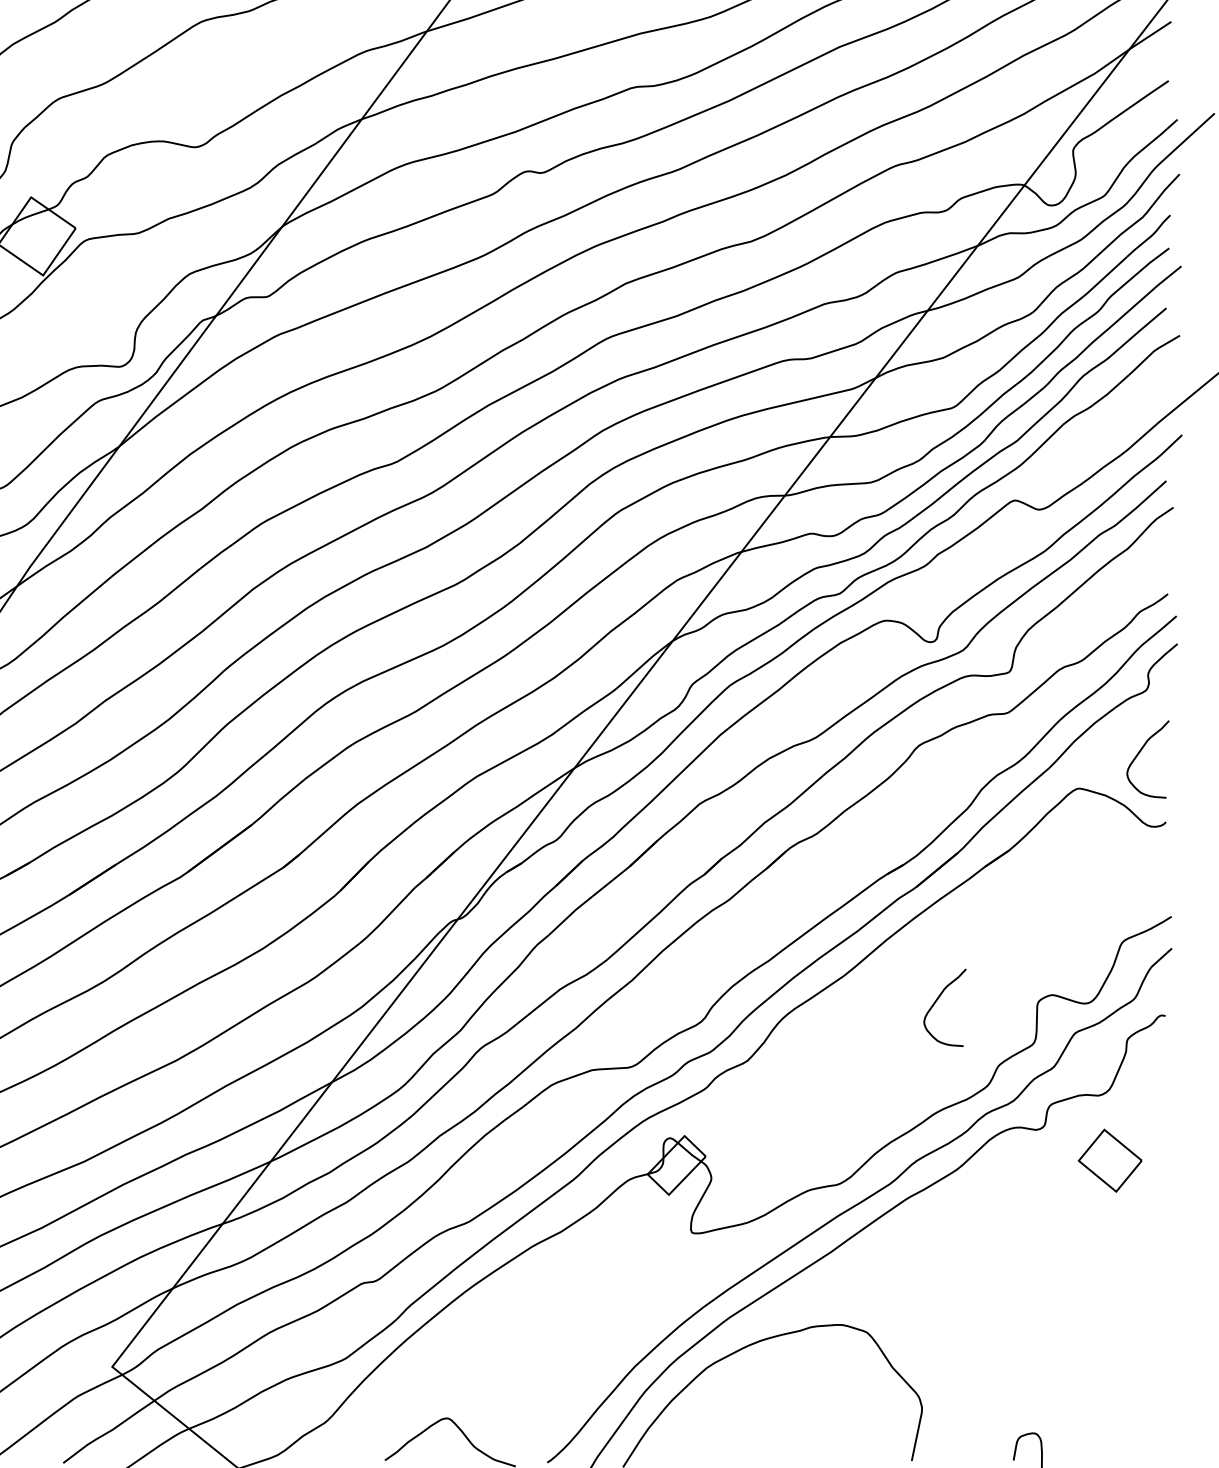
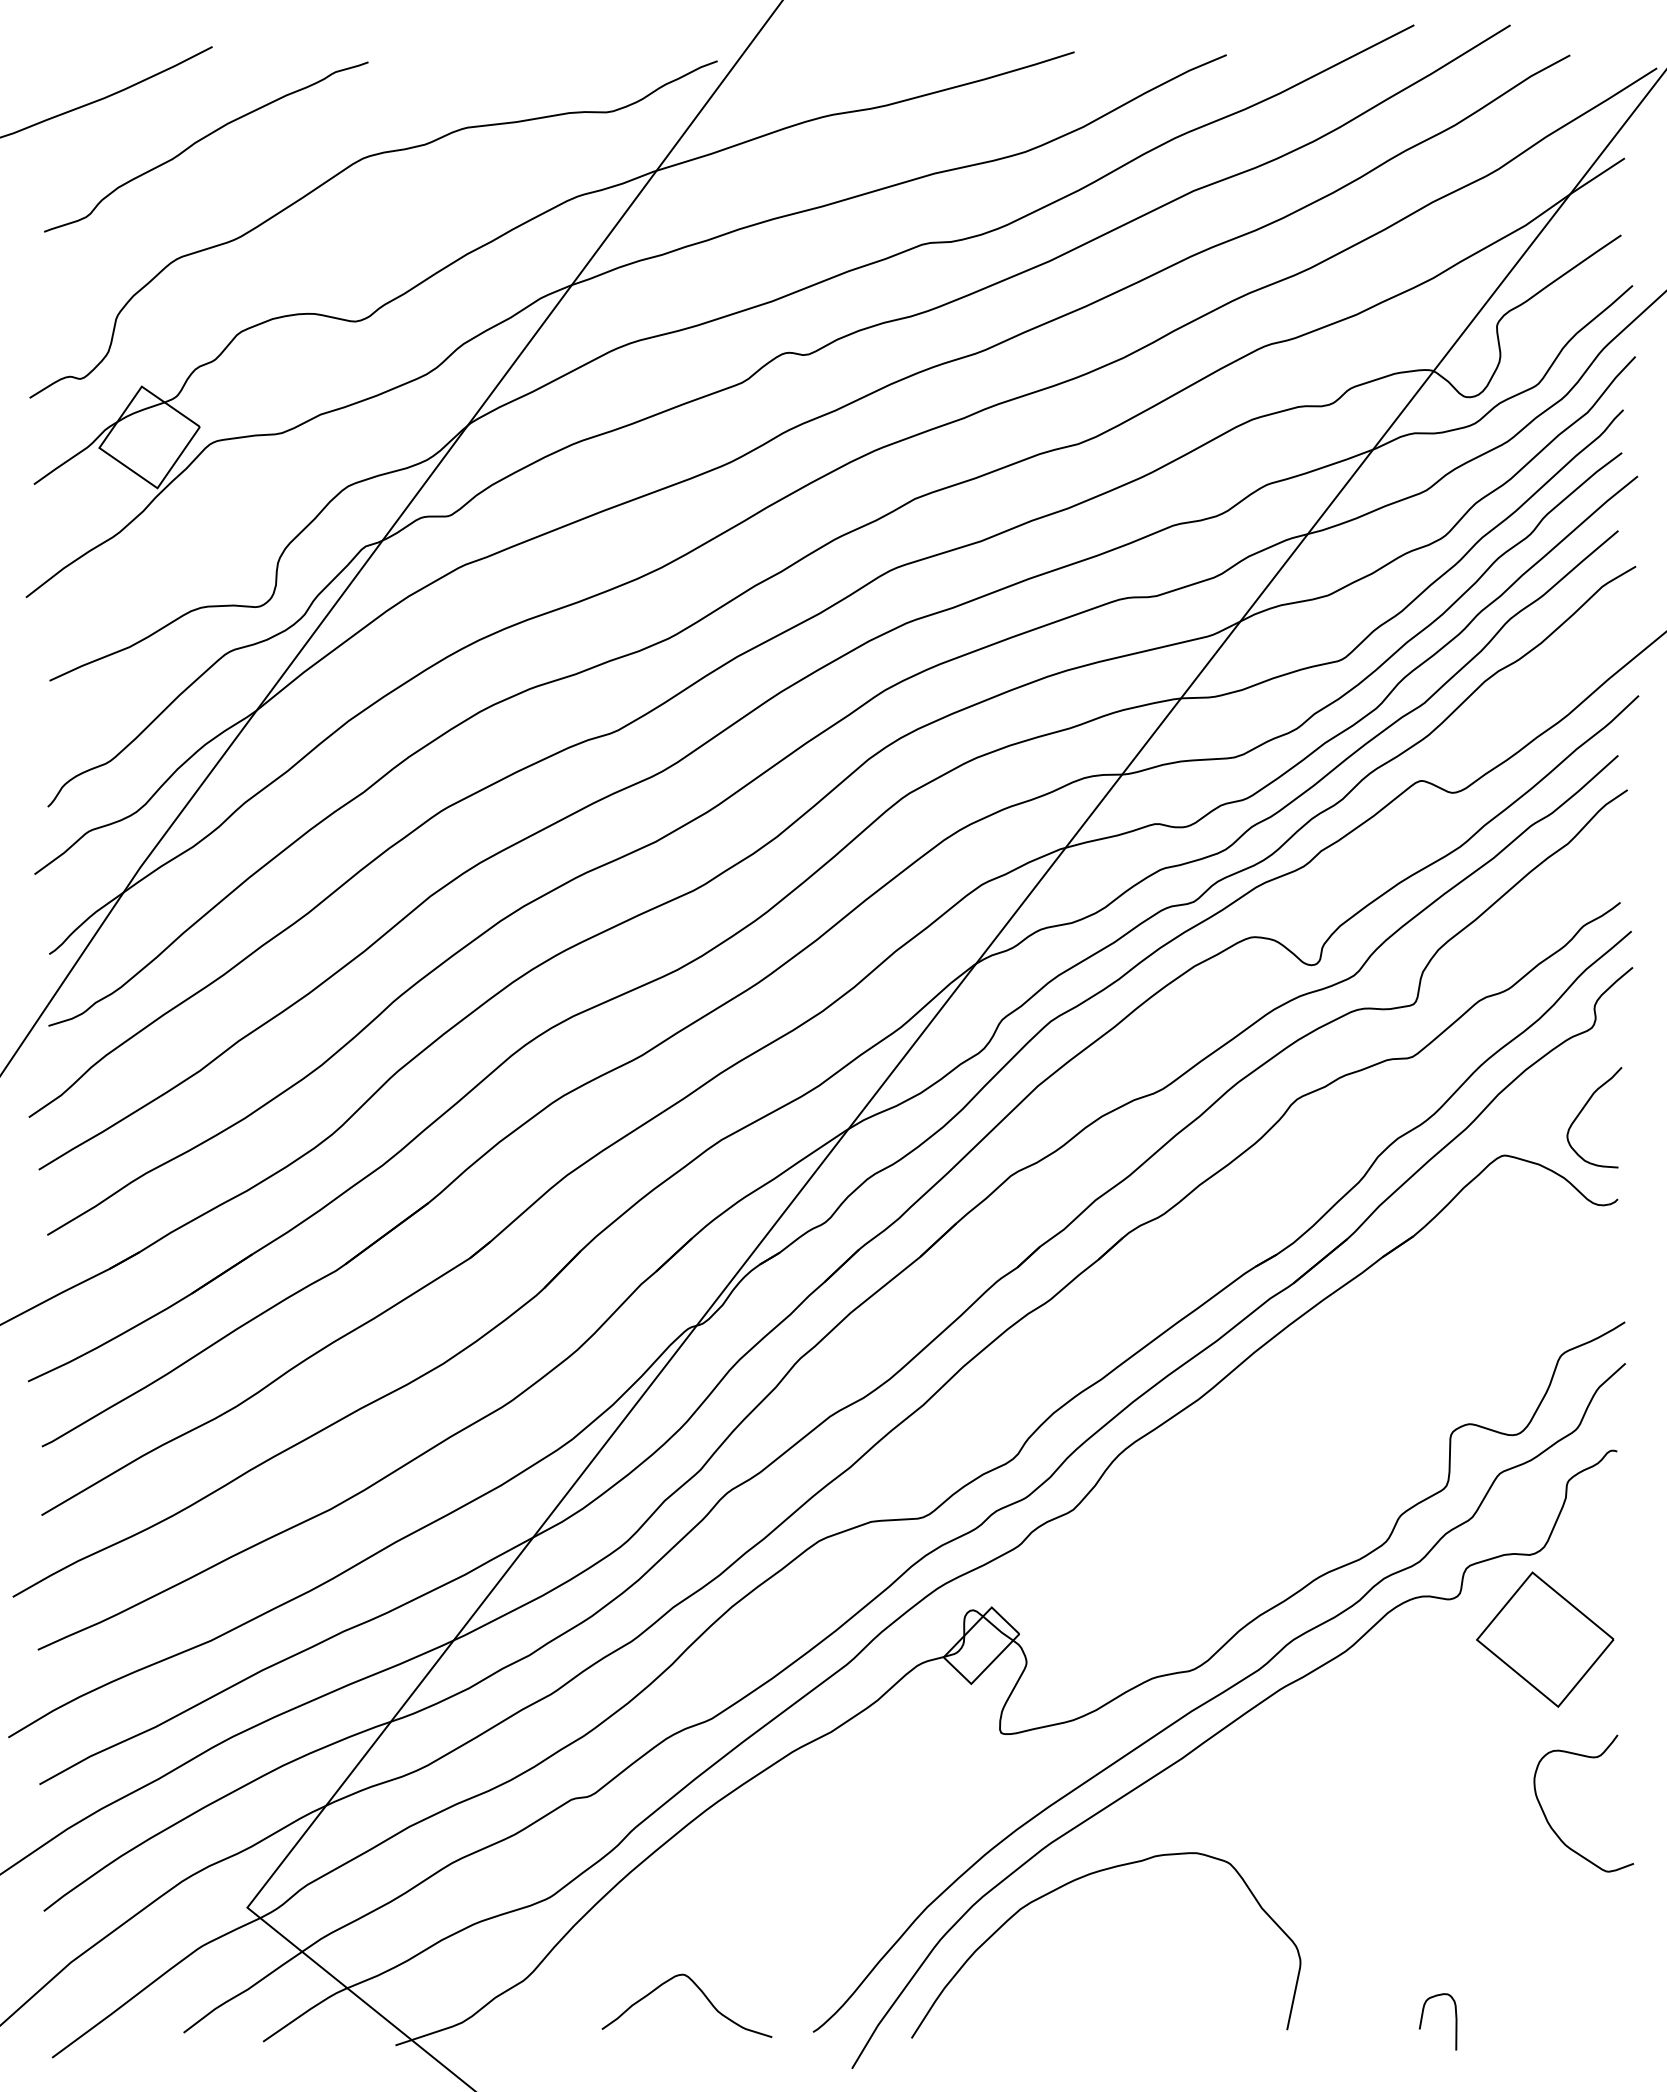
curve: (935, 1003) -> (1318, 1434), removed
part: (1110, 1160) -> (1545, 1639), size x1.67
curve: (1112, 1299) -> (1548, 1820), added

